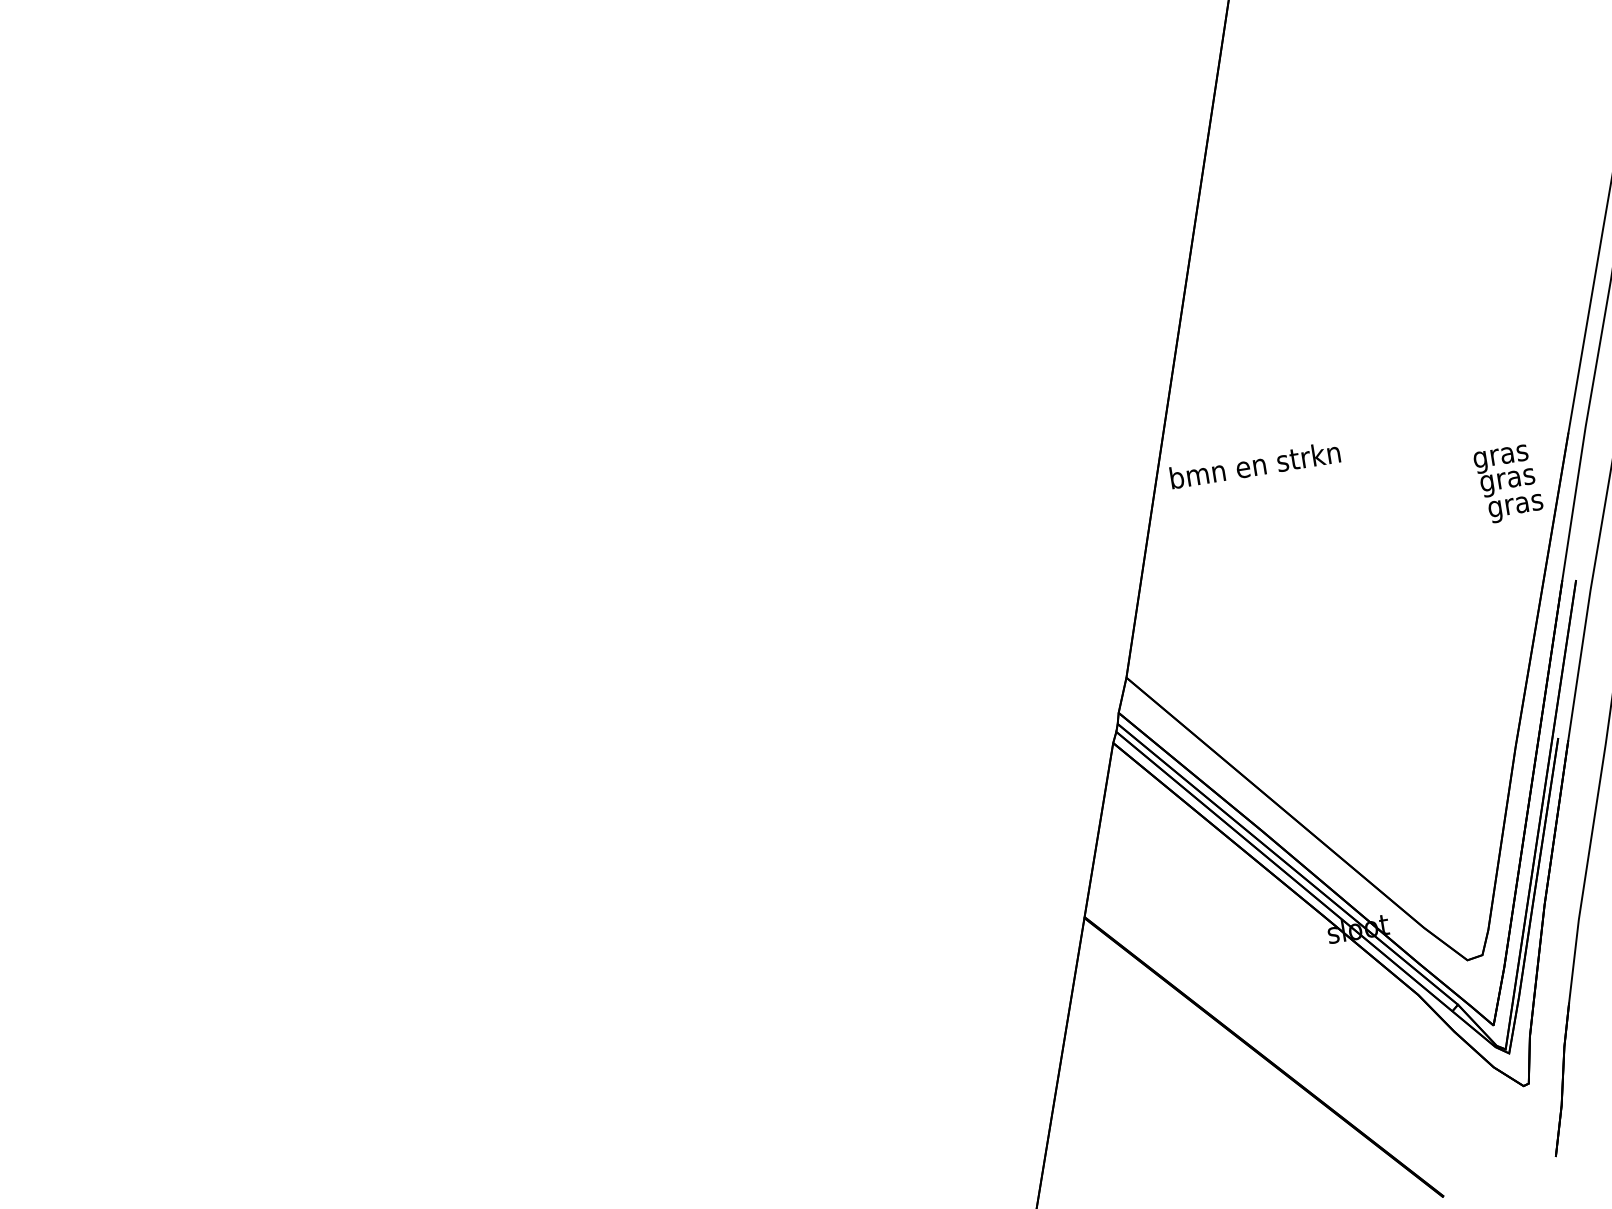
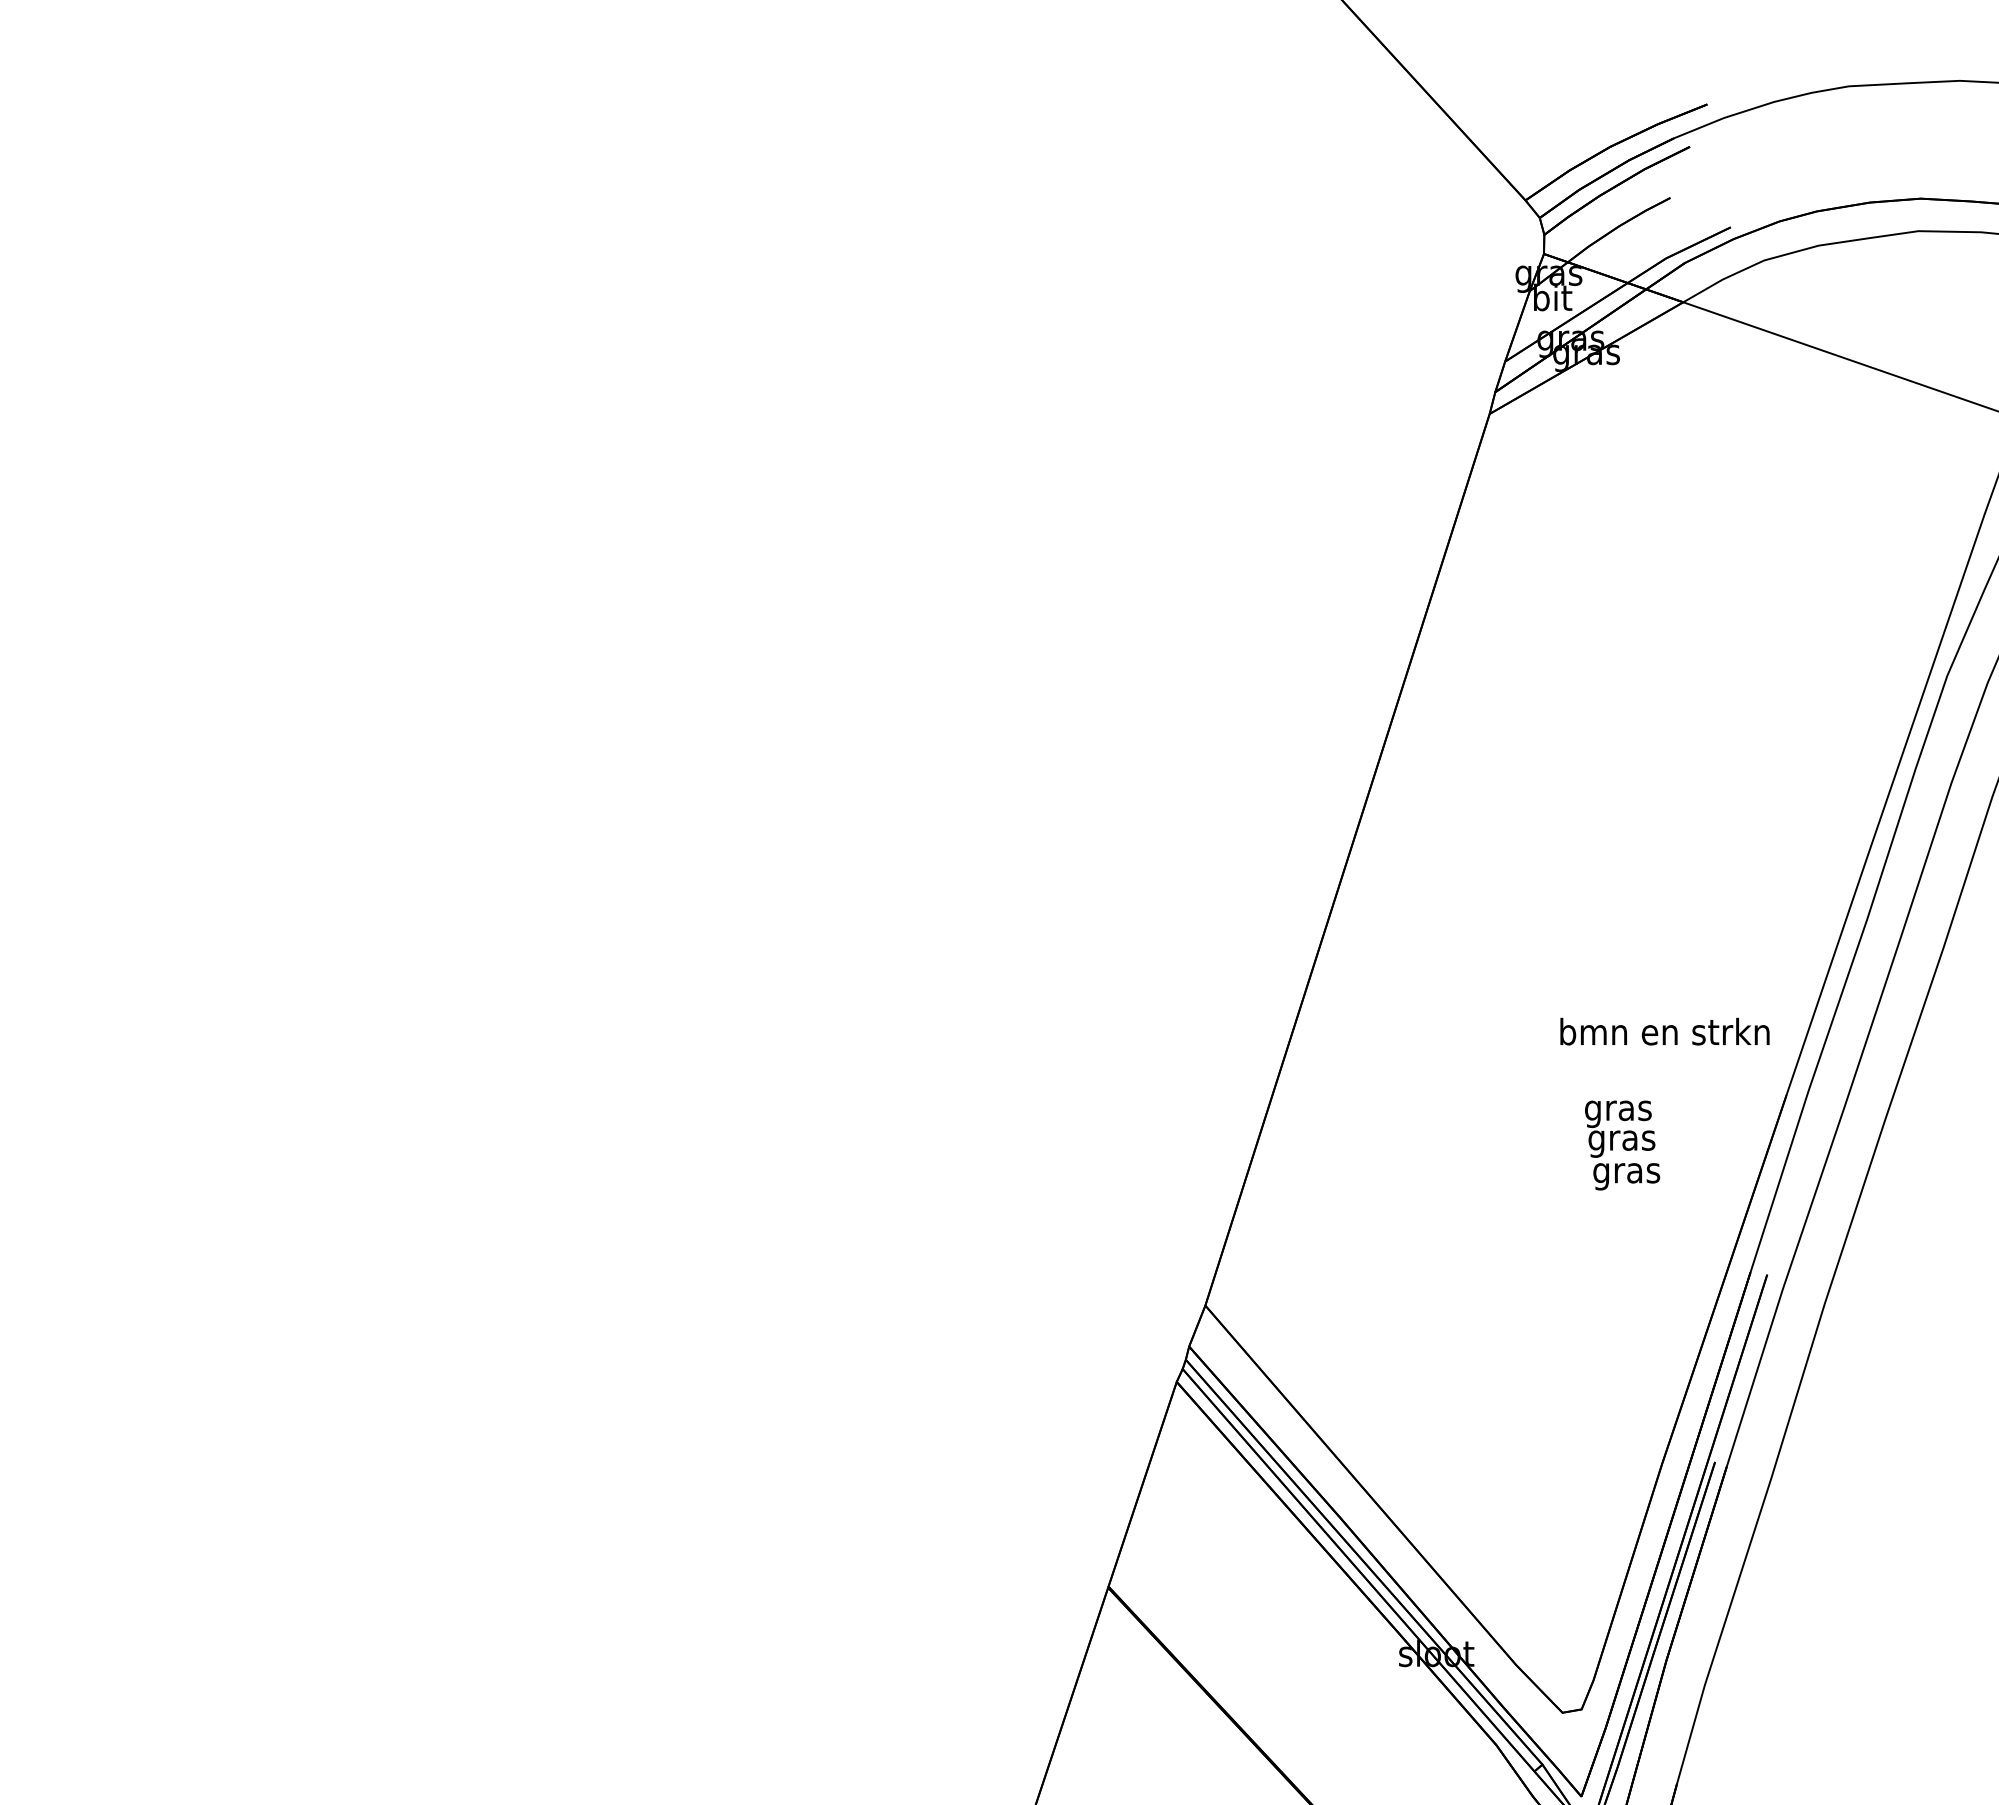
text: (1254, 464) -> (1664, 1031), moved
text: (1508, 483) -> (1622, 1145), moved

